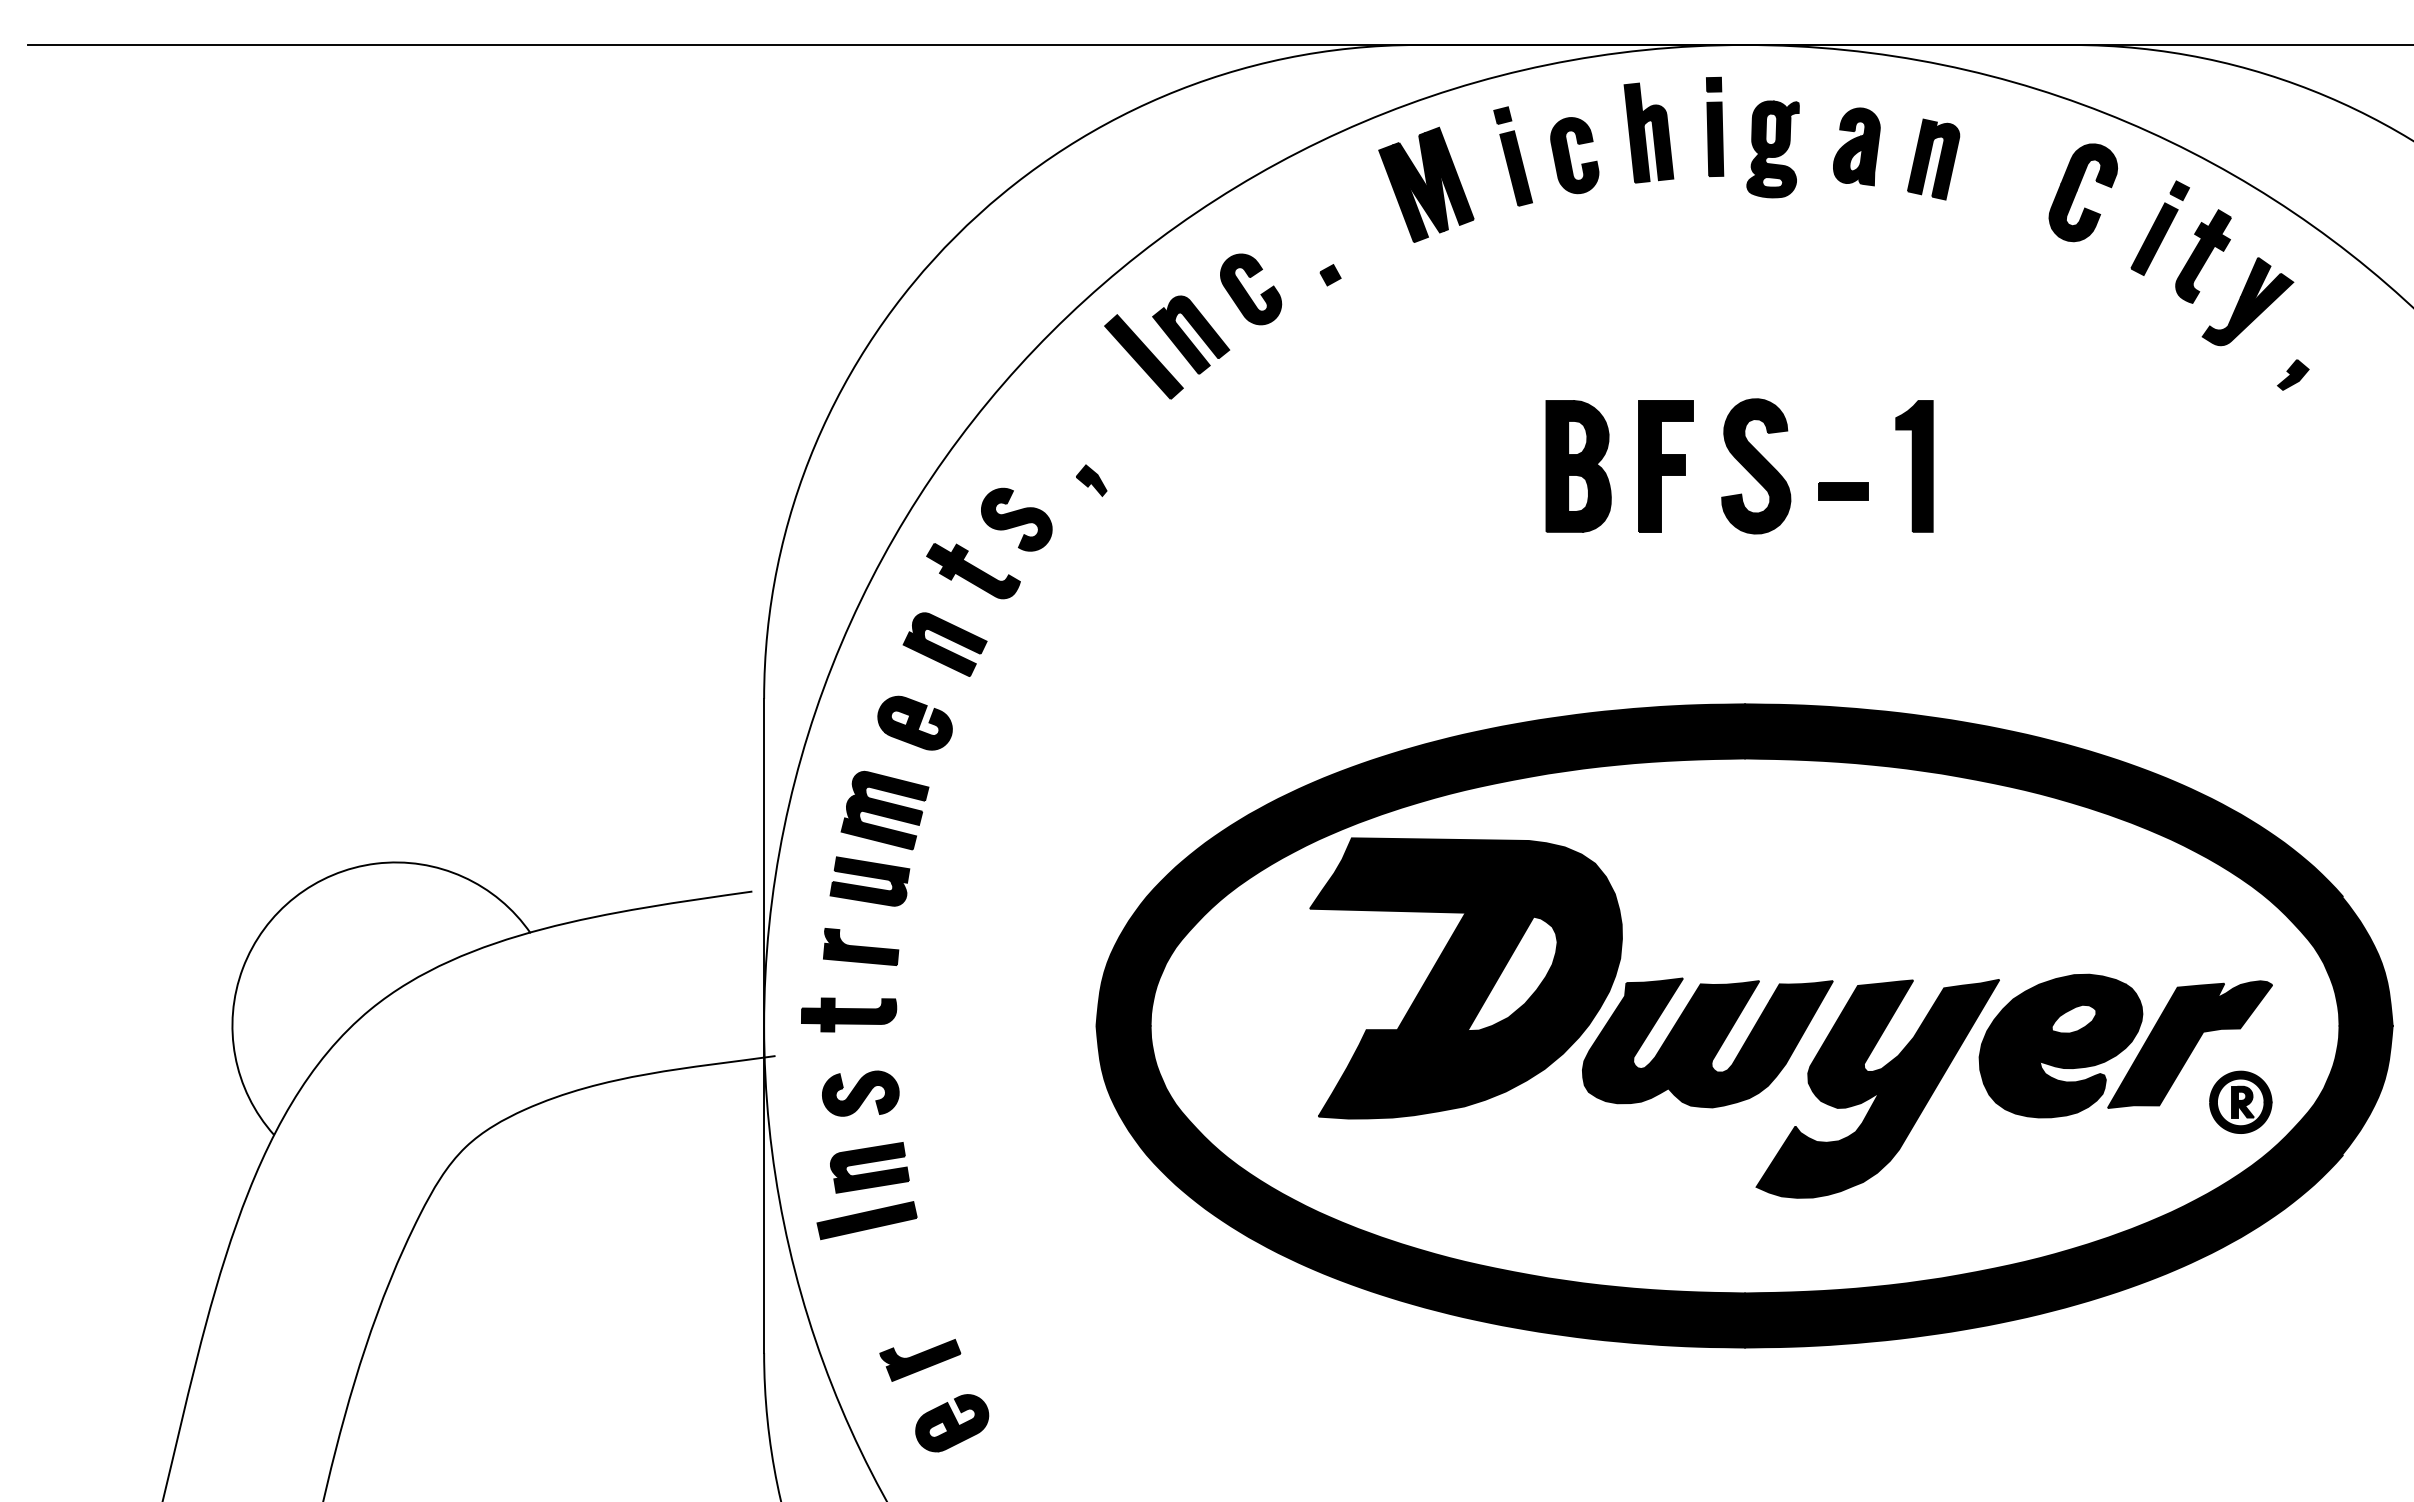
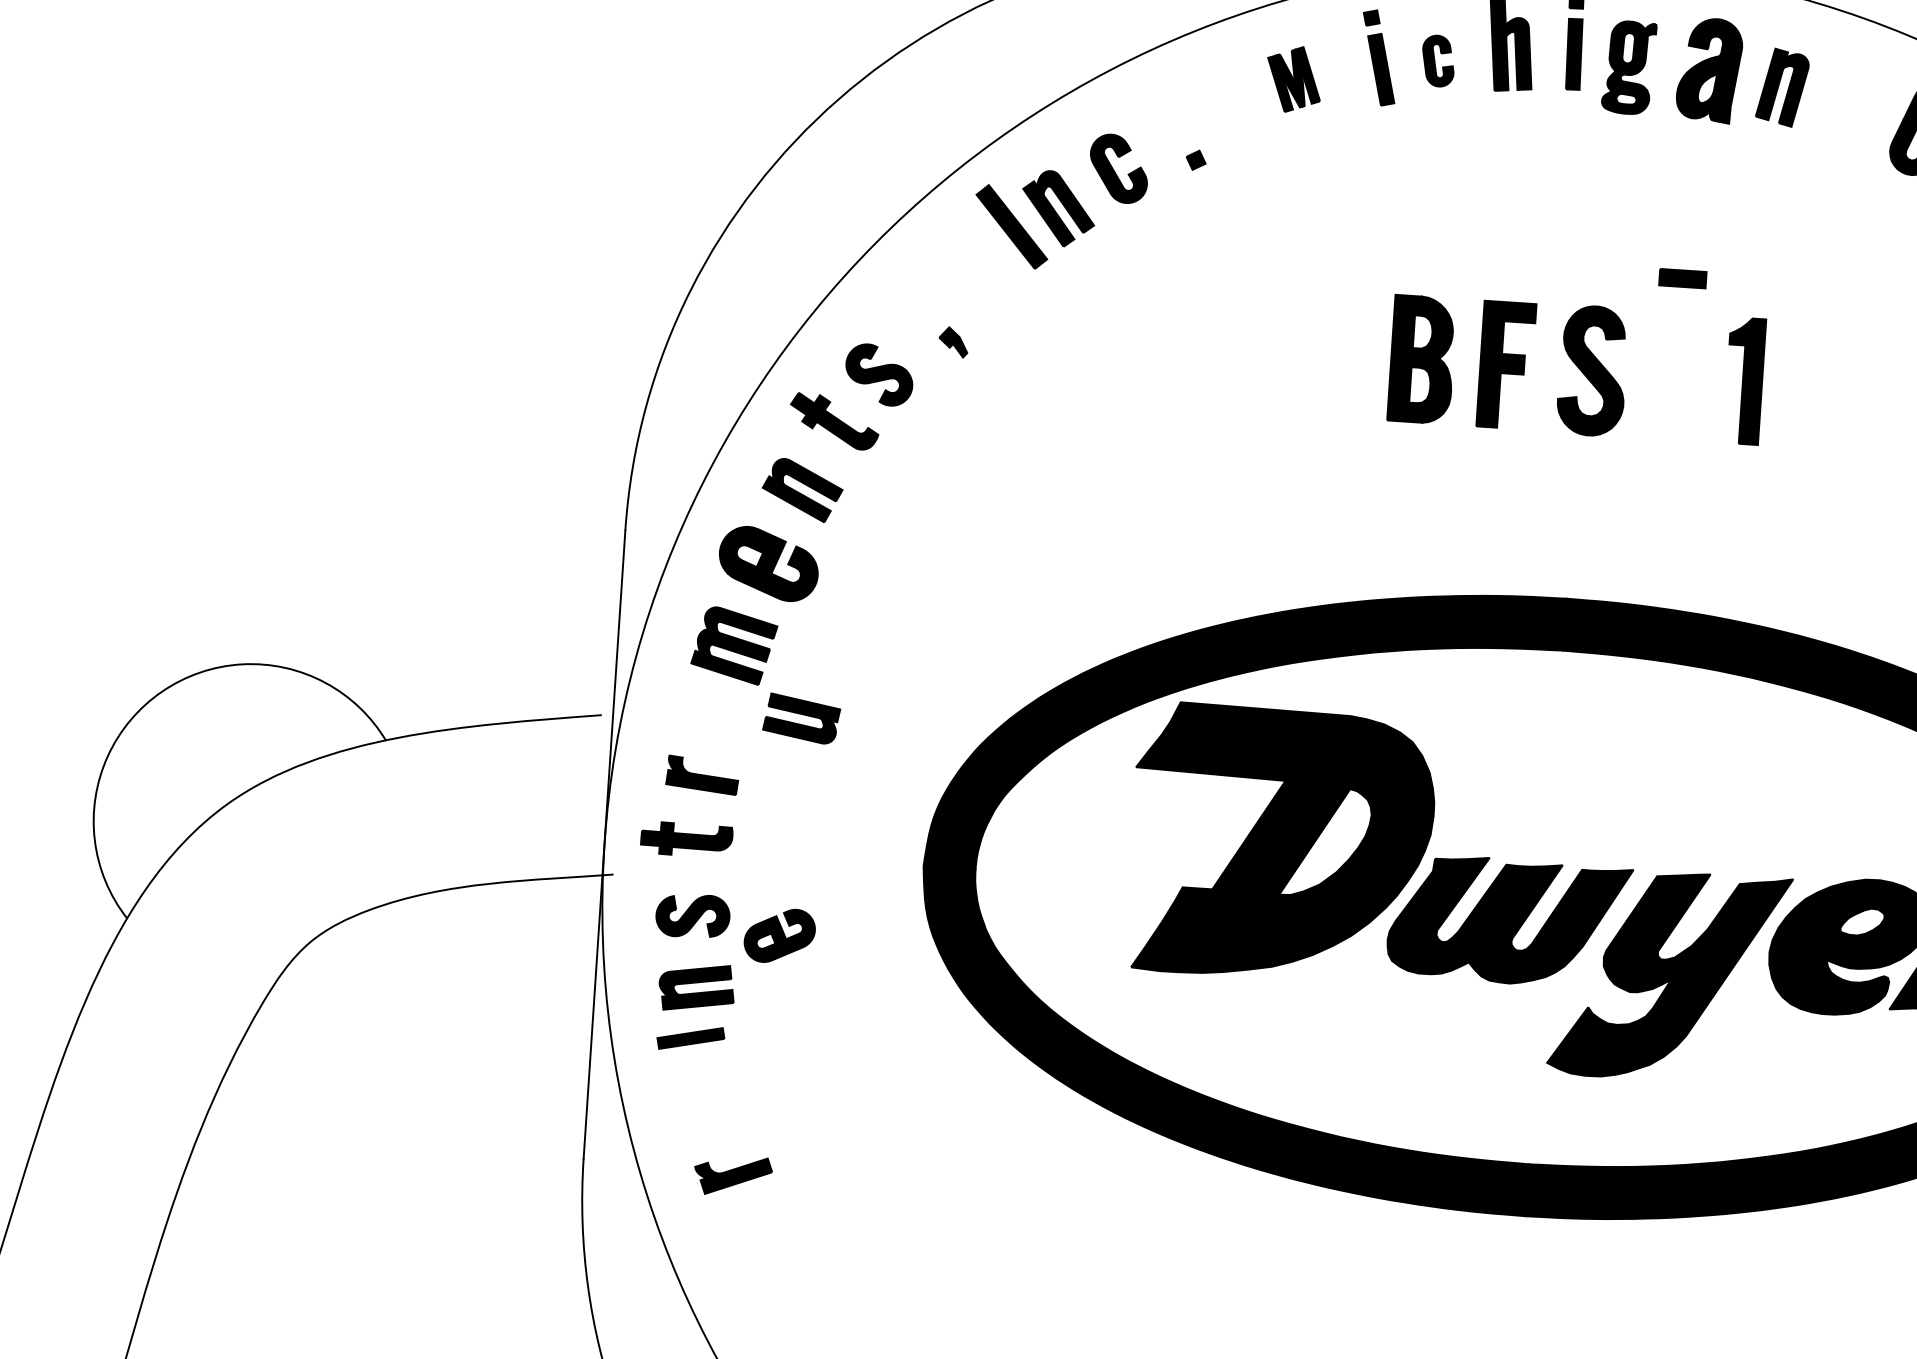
part: (1856, 146) -> (1709, 70), size x1.4
part: (1574, 155) -> (1438, 60), size x0.7
part: (1426, 184) -> (1294, 79), size x0.6
part: (1843, 491) -> (1682, 278), moved
part: (914, 722) -> (768, 563), size x1.4
part: (869, 881) -> (801, 718), moved
part: (866, 1220) -> (690, 1038), size x0.7
part: (952, 1423) -> (780, 936), moved

